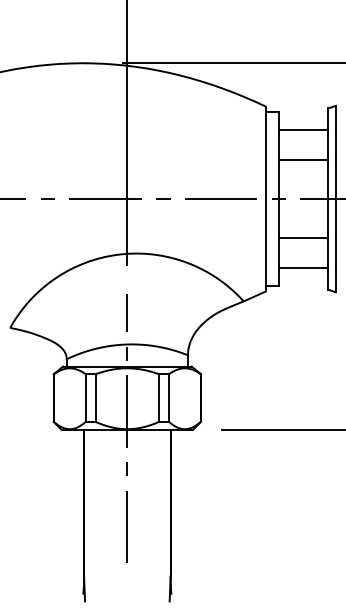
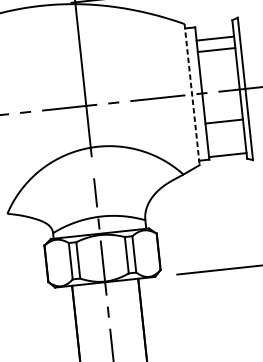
line: (303, 159) -> (216, 49), moved
line: (265, 199) -> (191, 94), solid -> dashed
line: (303, 268) -> (227, 155), moved

